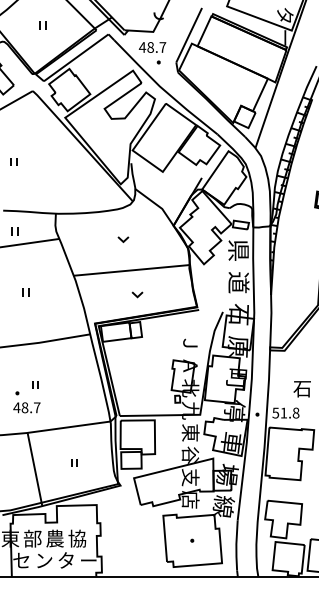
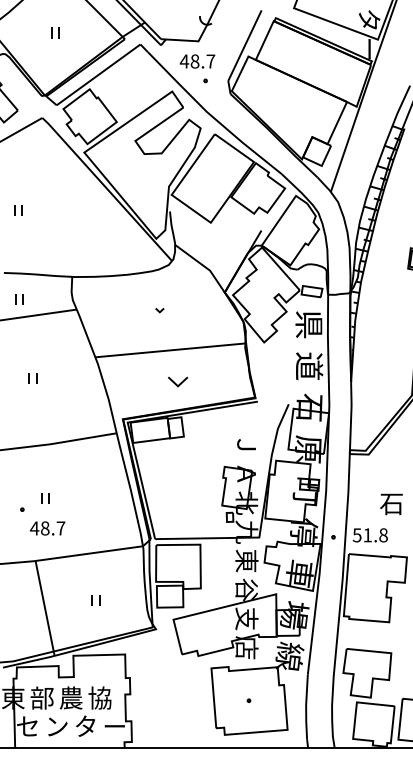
part: (123, 239) -> (159, 310), size x0.6
part: (137, 294) -> (177, 381), size x1.4
text: (26, 407) -> (47, 528), moved

